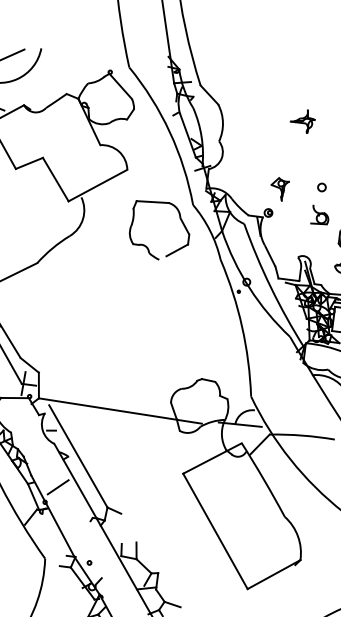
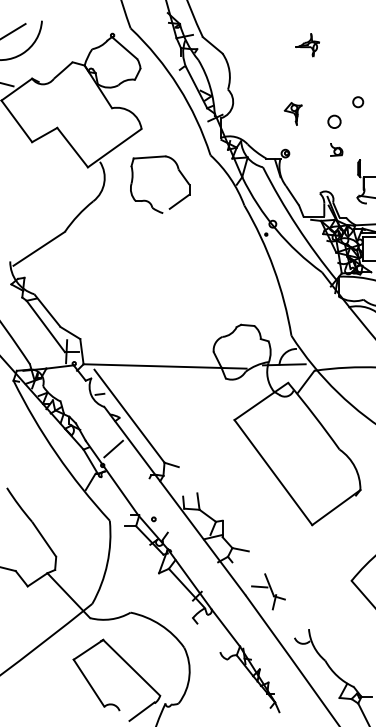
part: (302, 121) -> (307, 45), moved
circle: (321, 187) -> (334, 121), size x1.6
part: (278, 188) -> (292, 113), moved
part: (320, 215) -> (336, 149), size x0.7
part: (146, 245) -> (148, 200), moved

